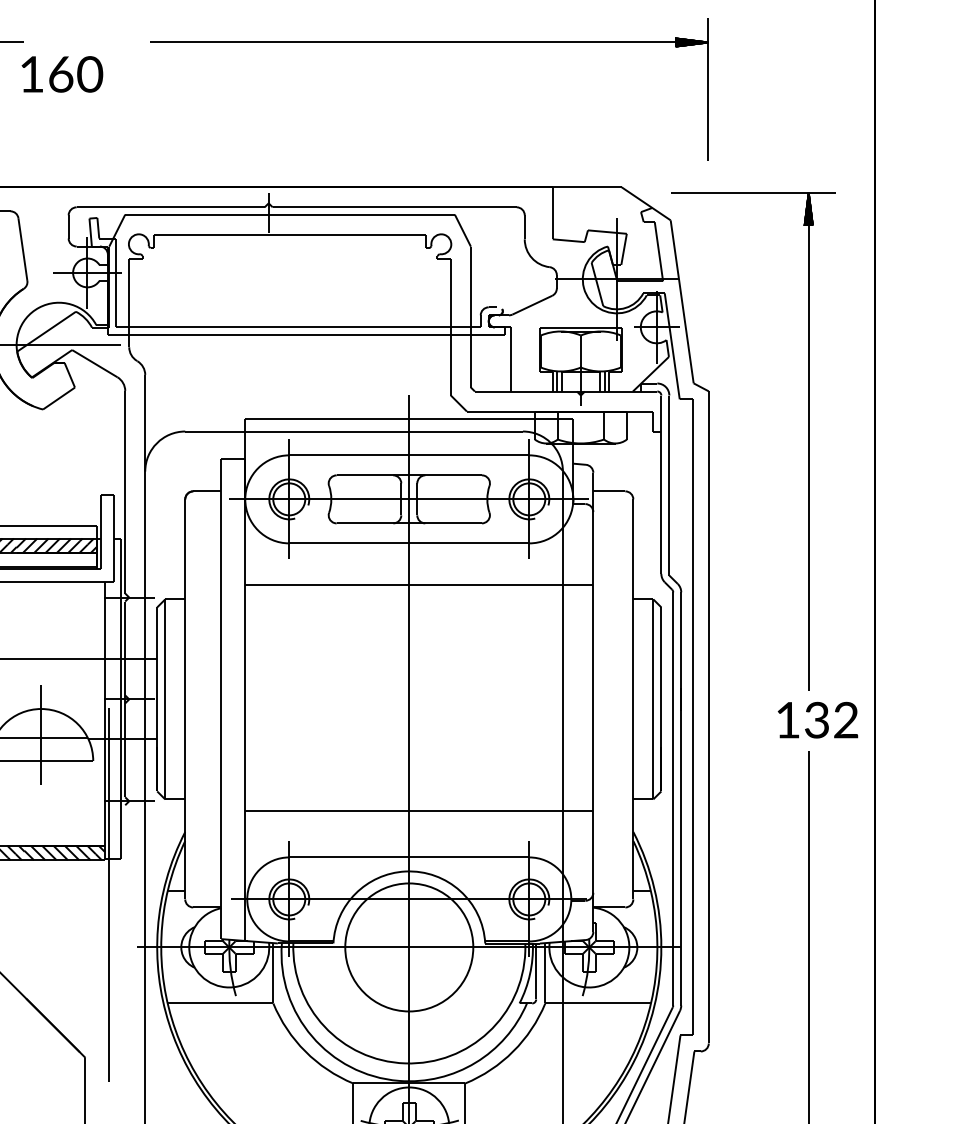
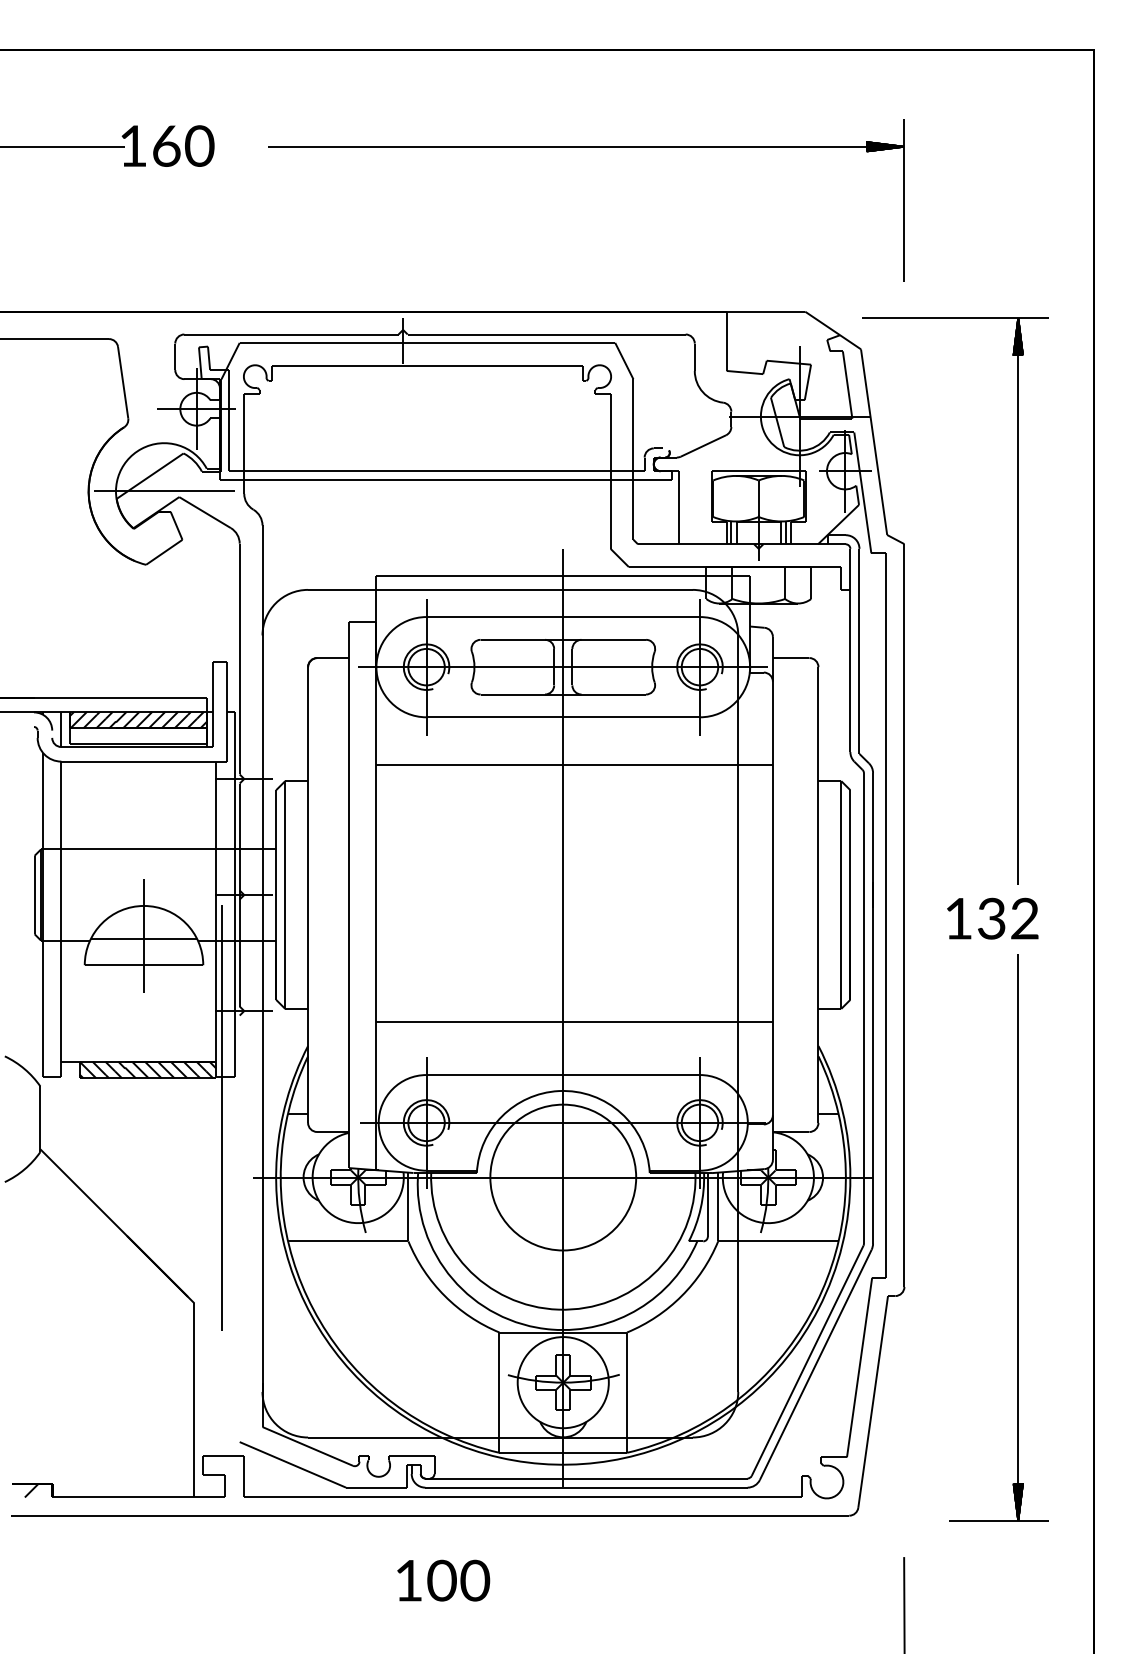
text: (61, 73) -> (167, 145), moved
text: (817, 720) -> (992, 918), moved

